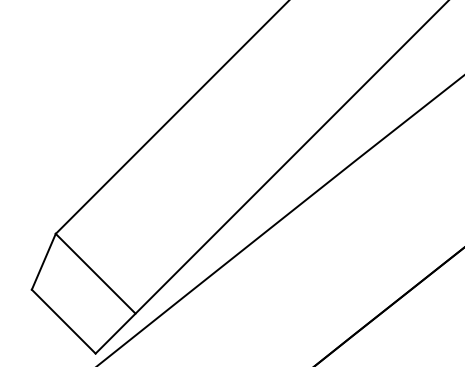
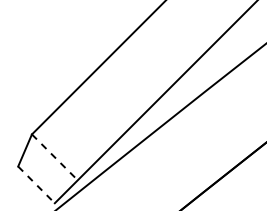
line: (96, 273) -> (55, 157), solid -> dashed
line: (63, 320) -> (36, 184), solid -> dashed

